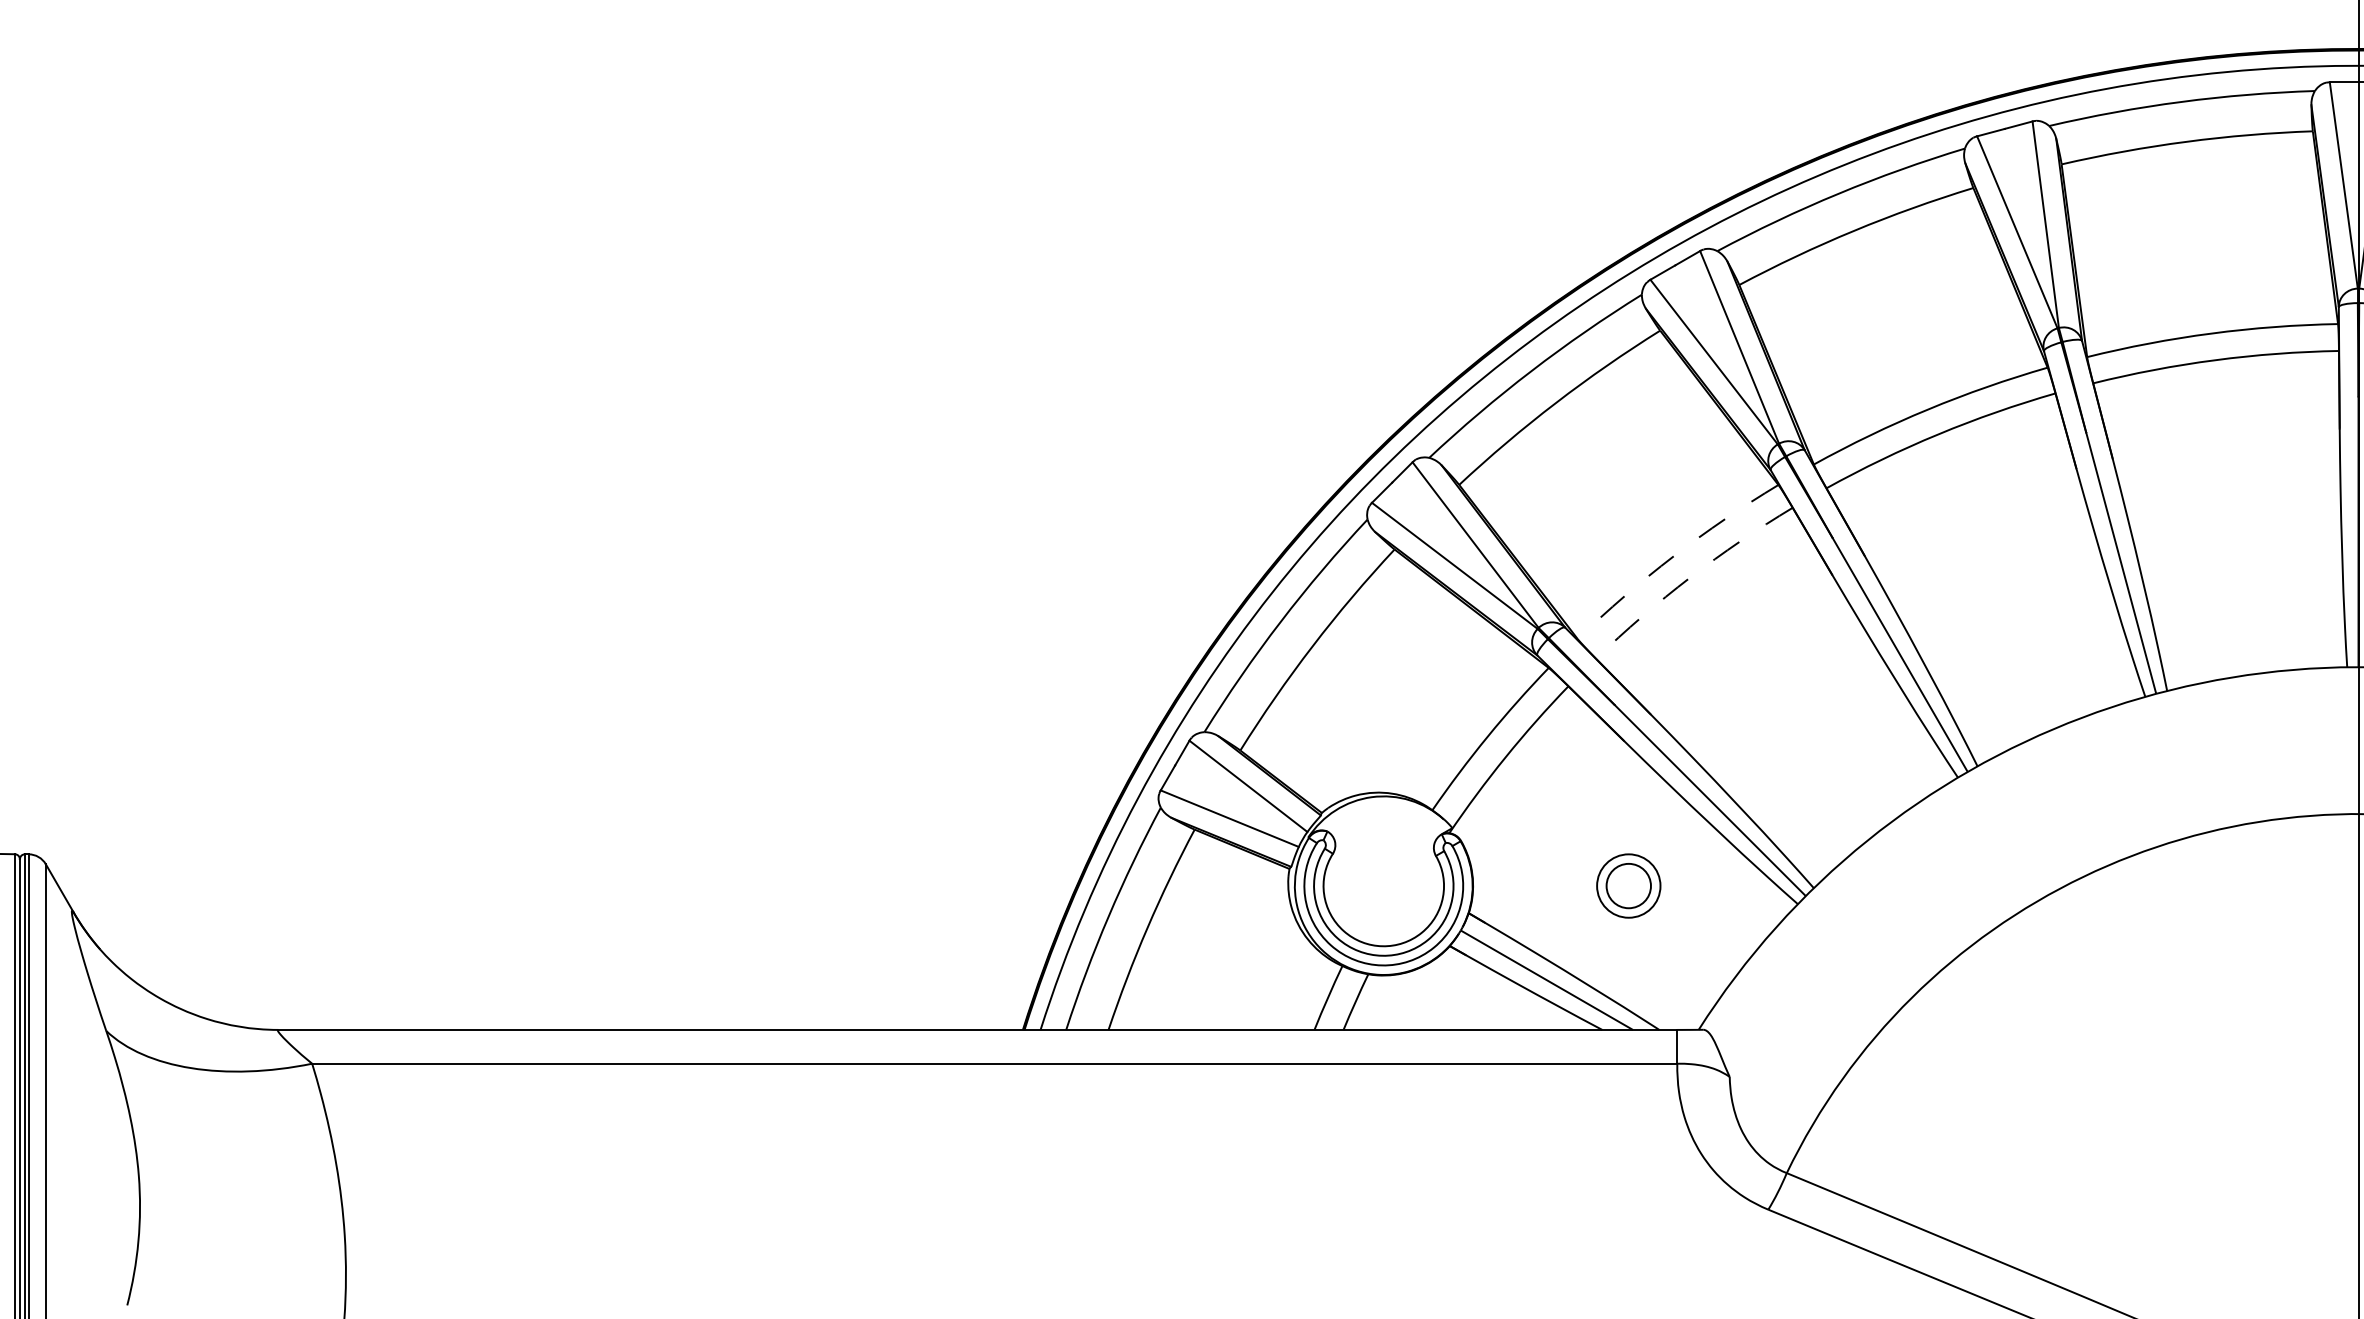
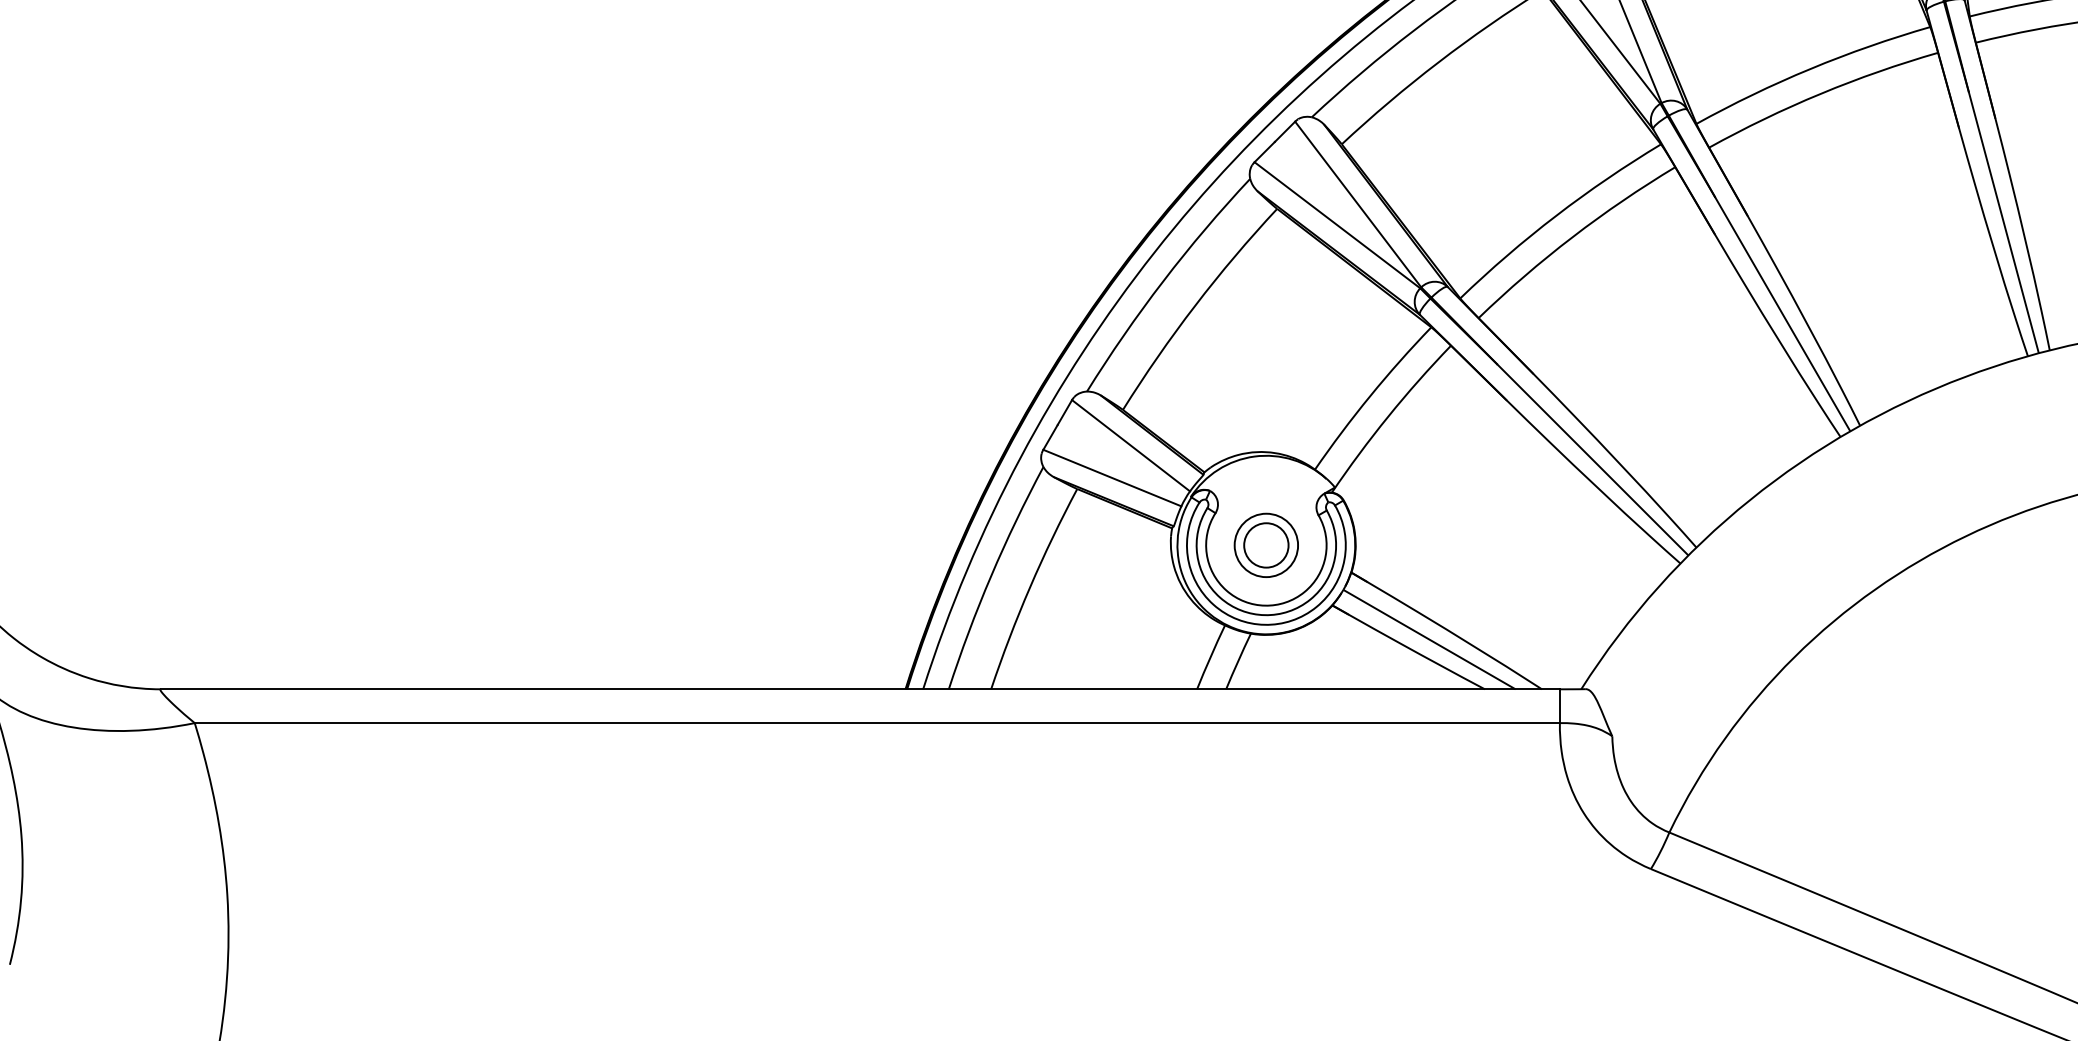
arc: (1673, 556) -> (1556, 215), dashed -> solid
arc: (1690, 577) -> (1573, 236), dashed -> solid
part: (1628, 885) -> (1266, 544), moved

